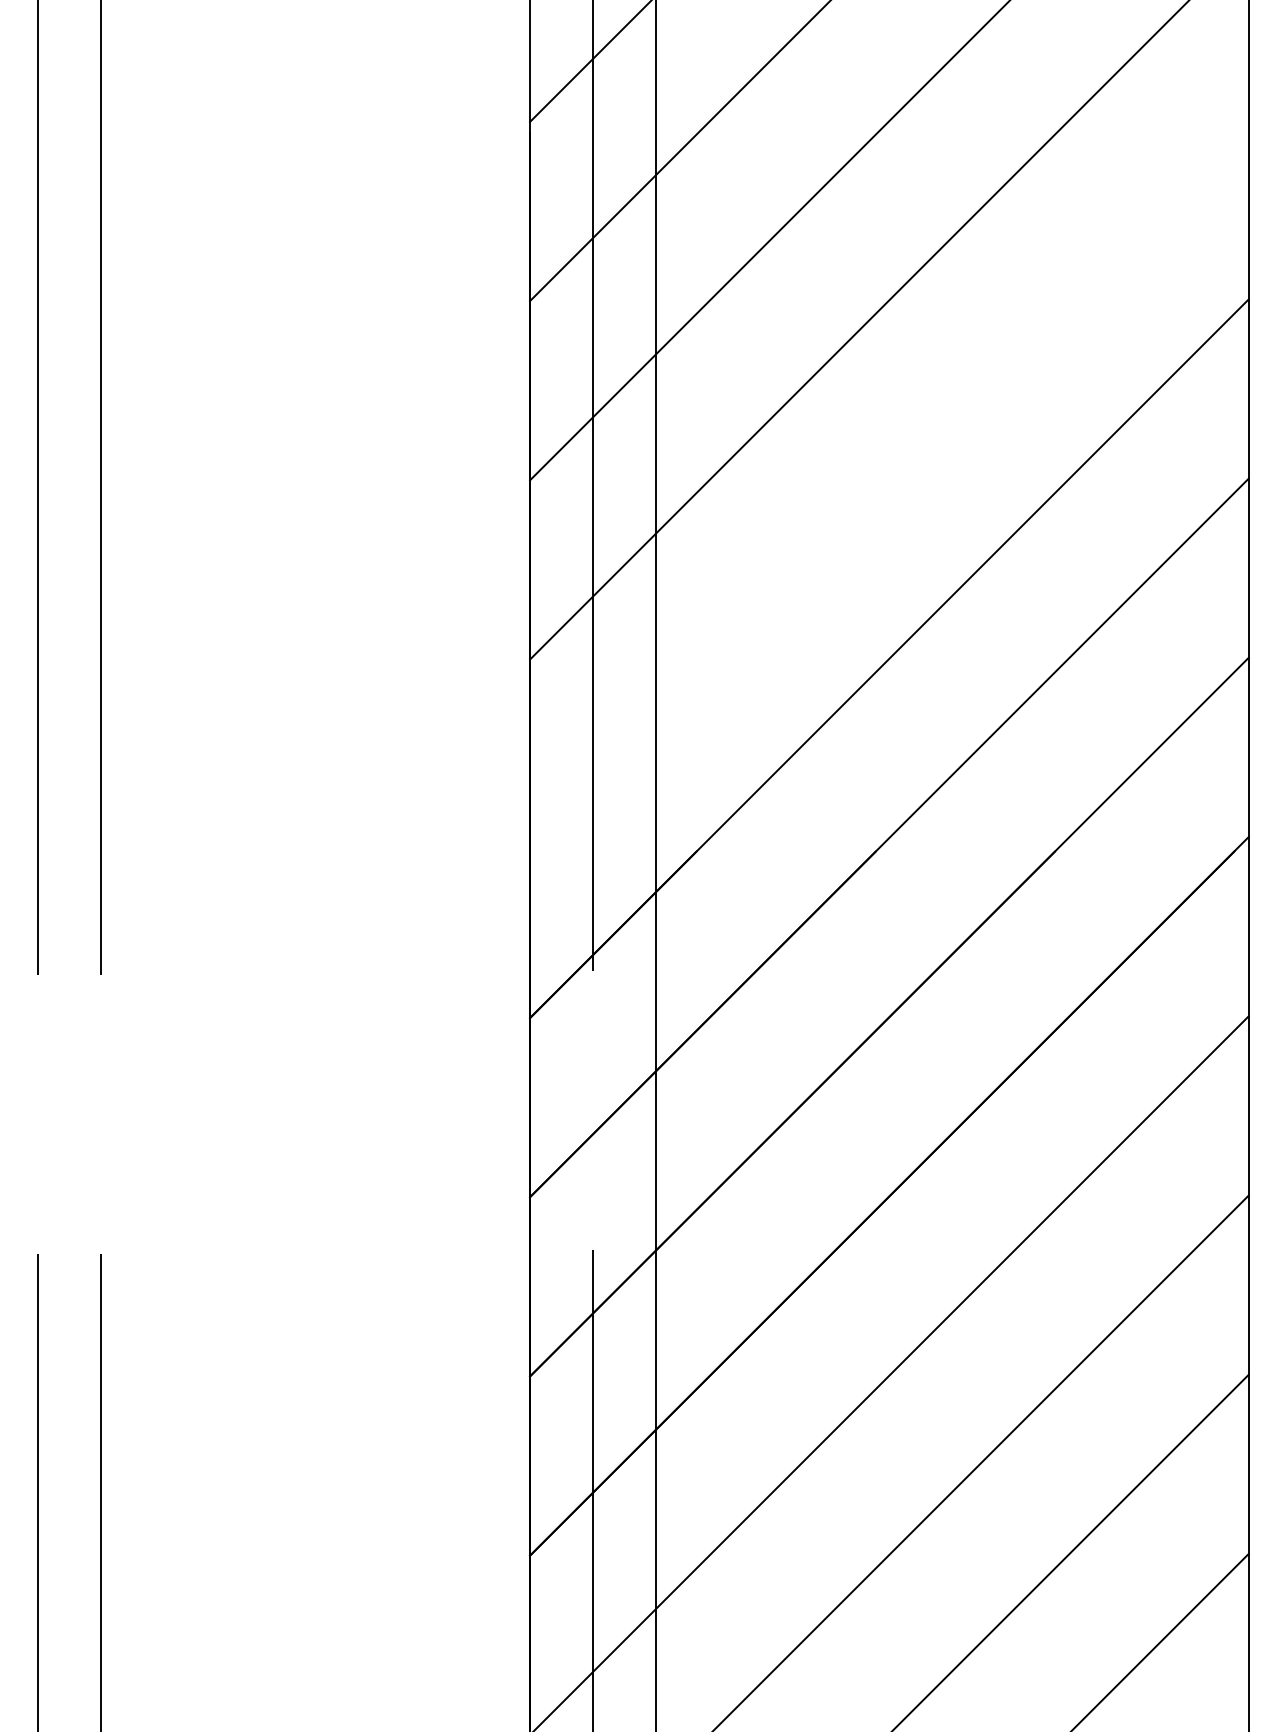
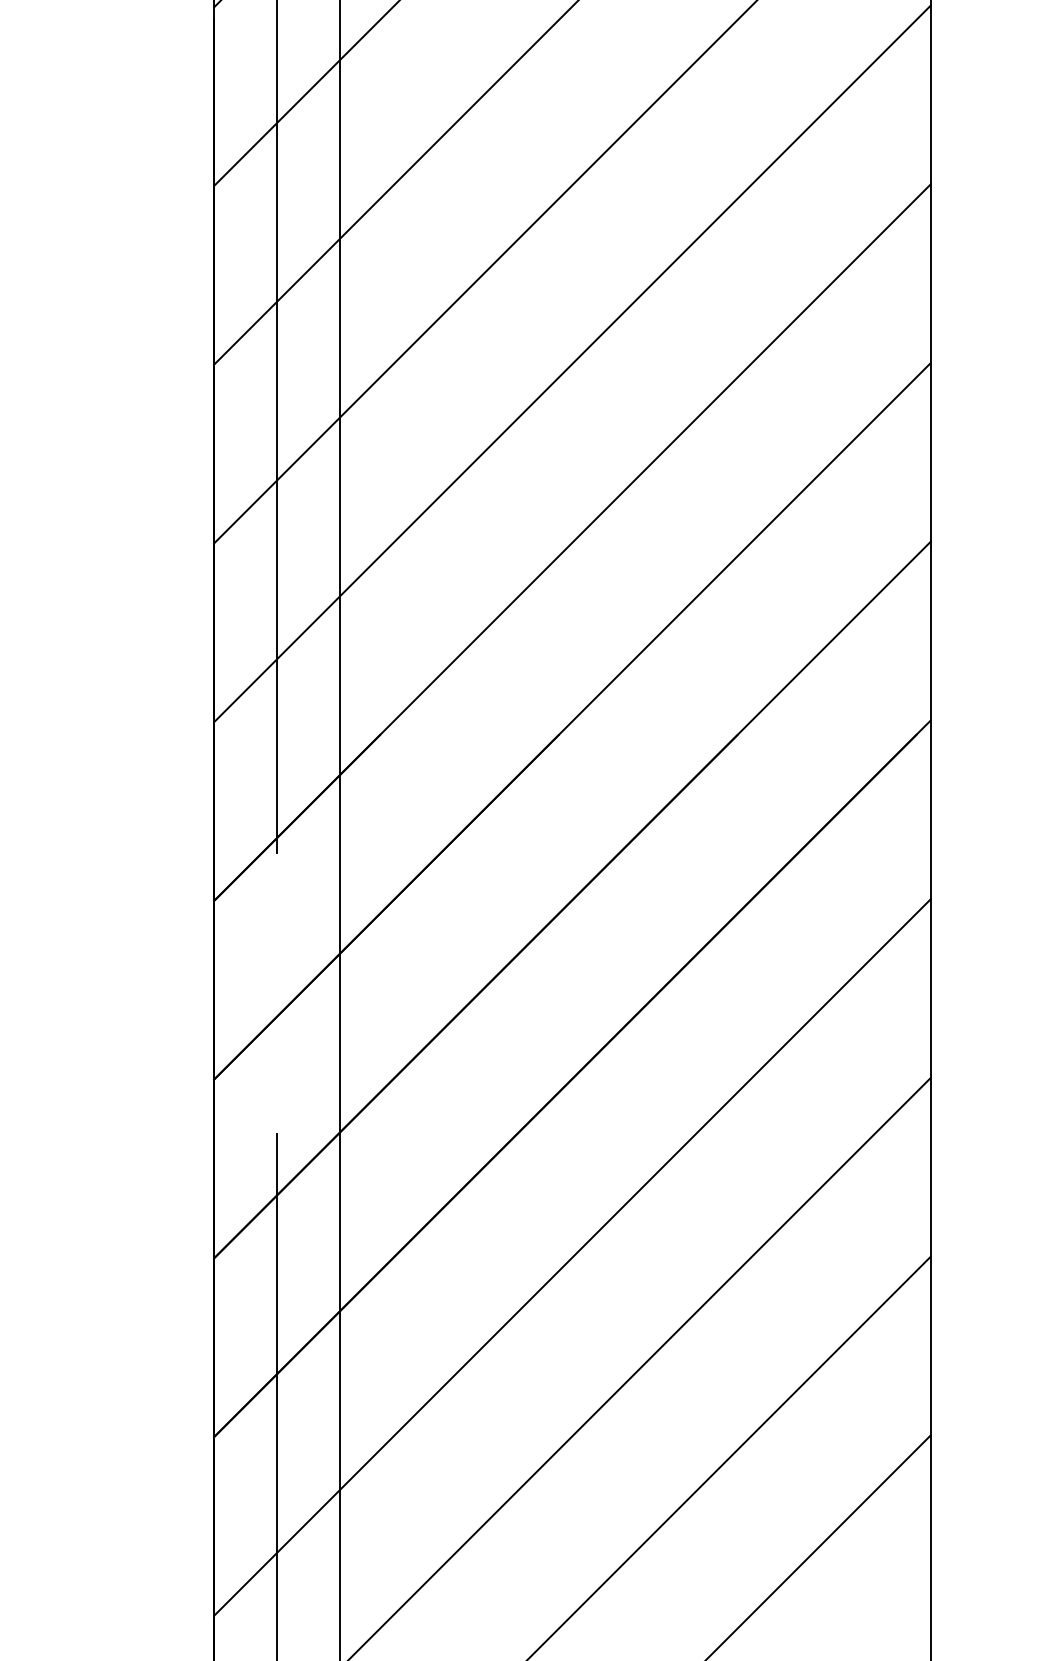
line: (889, 479) -> (572, 363), added

